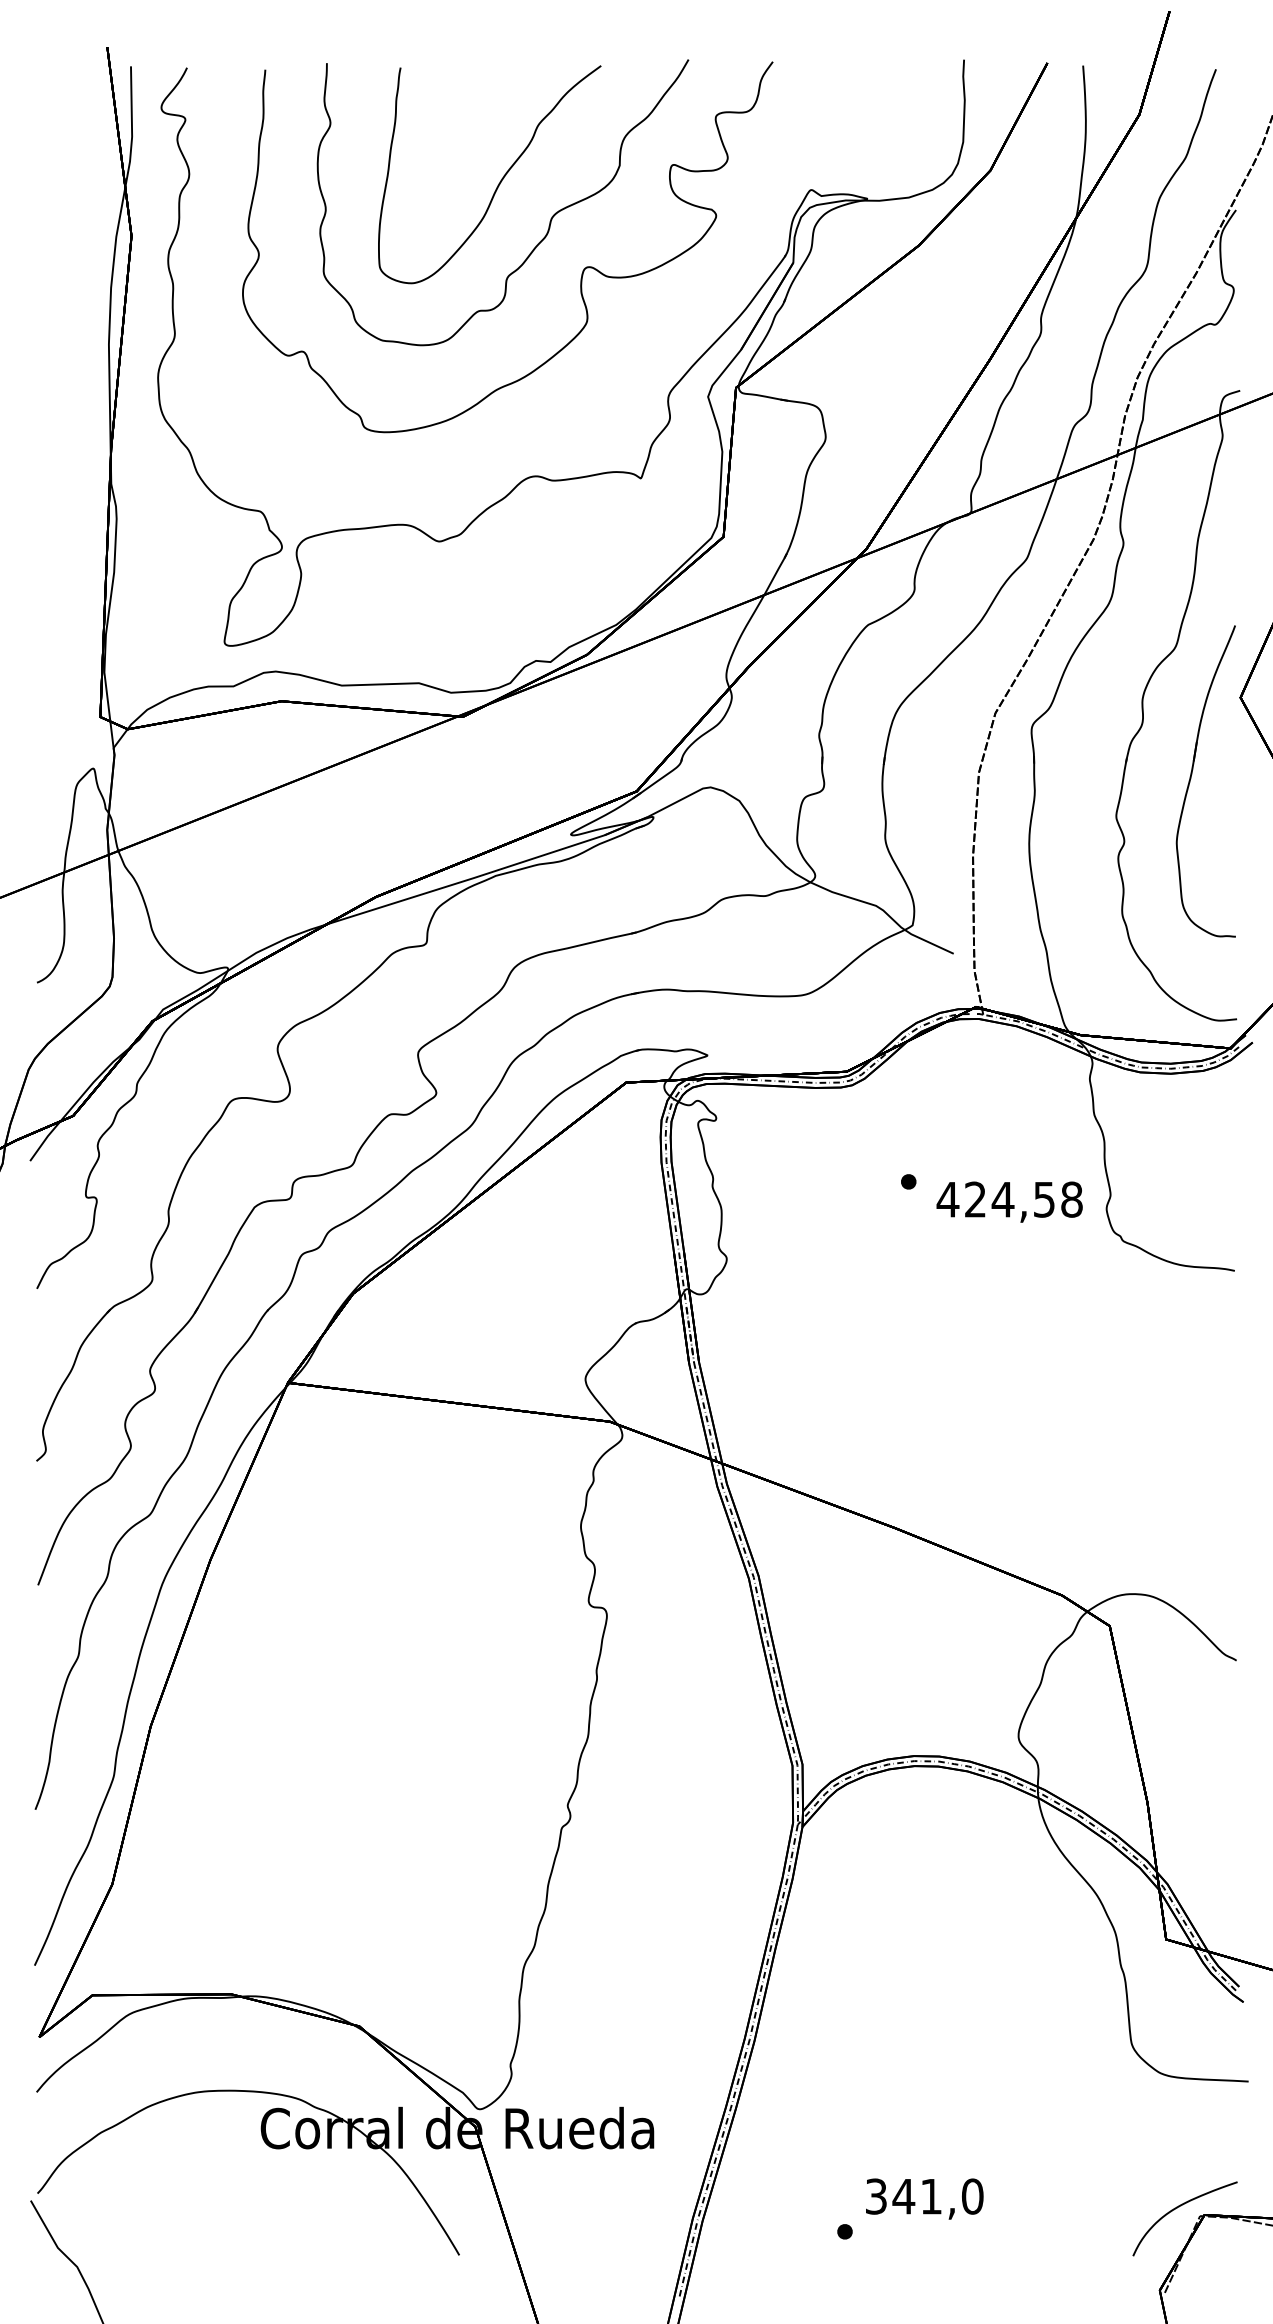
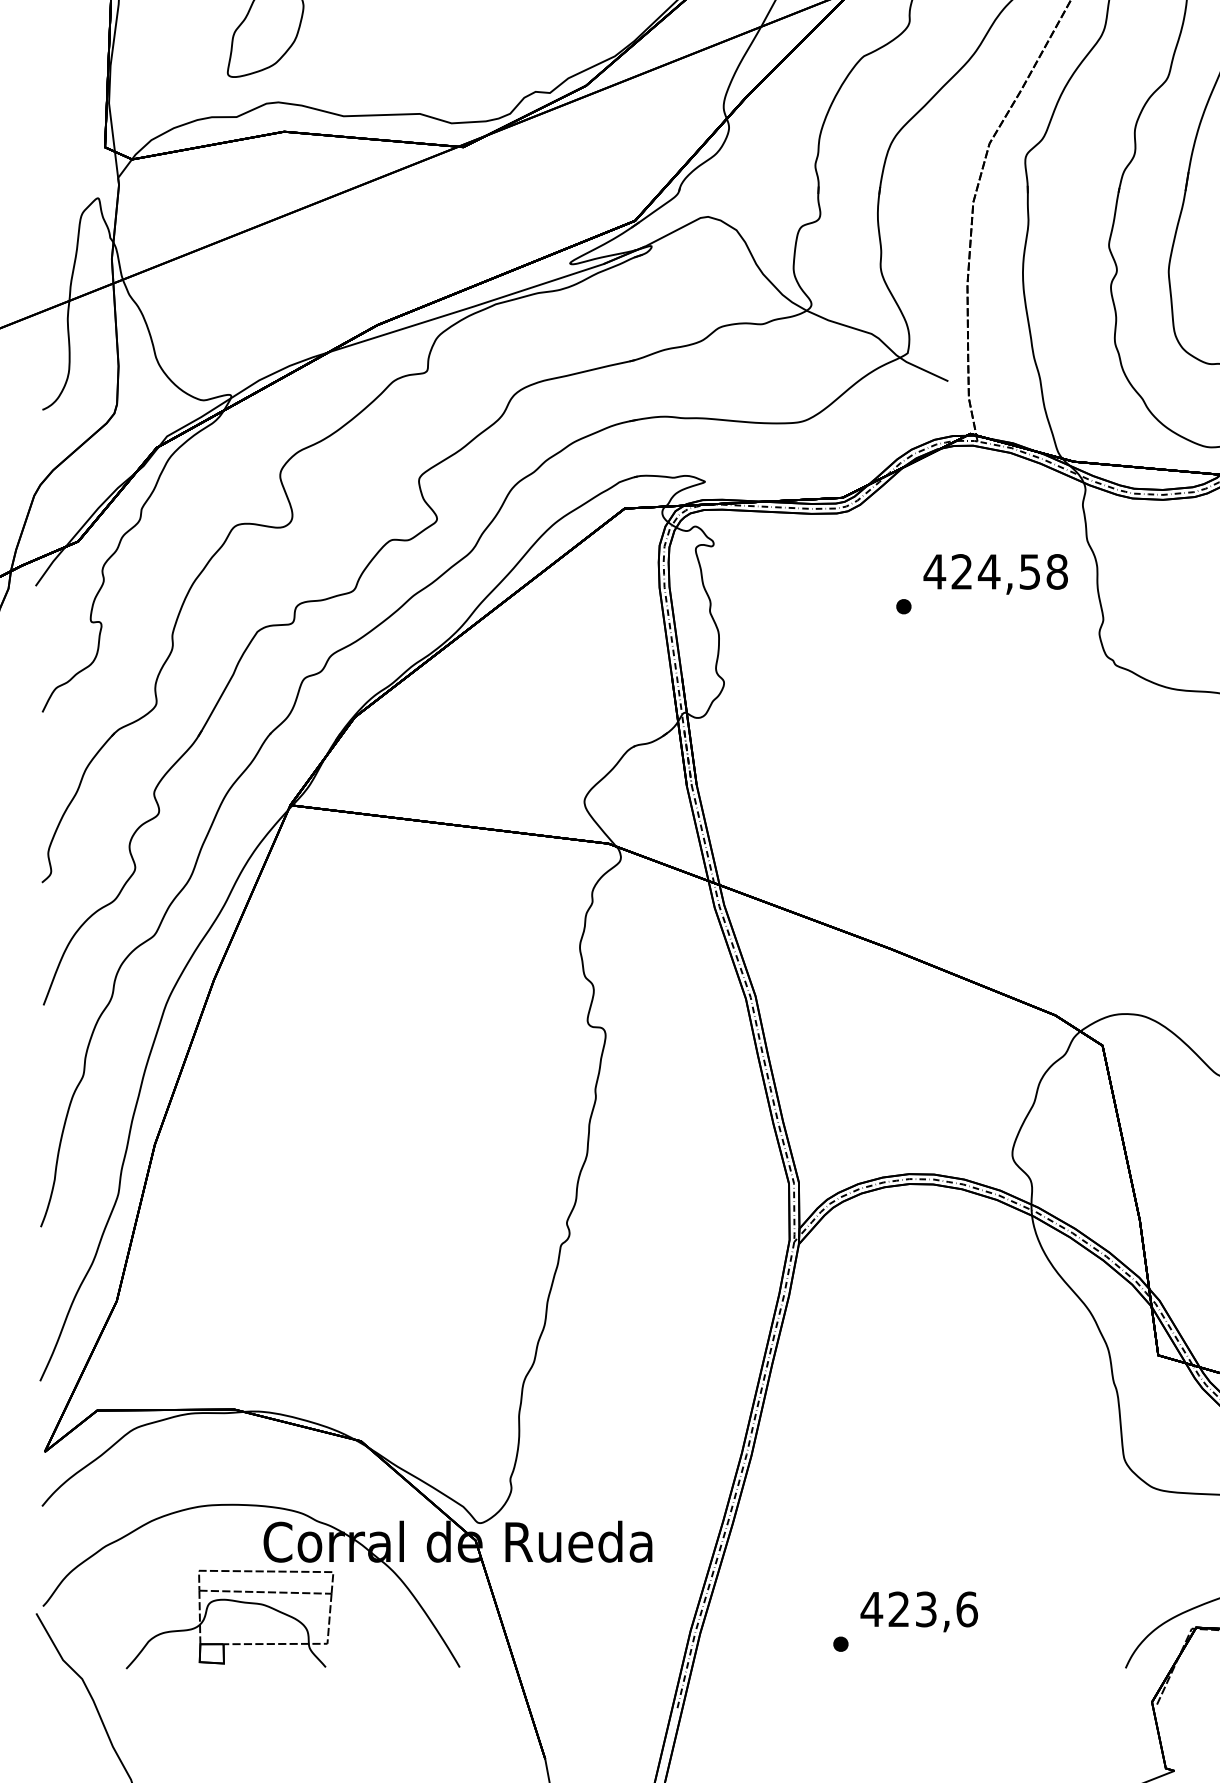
text: (1009, 1201) -> (995, 573), moved
part: (226, 2188) -> (229, 1601), added
text: (923, 2196) -> (918, 1609), 341,0 -> 423,6

